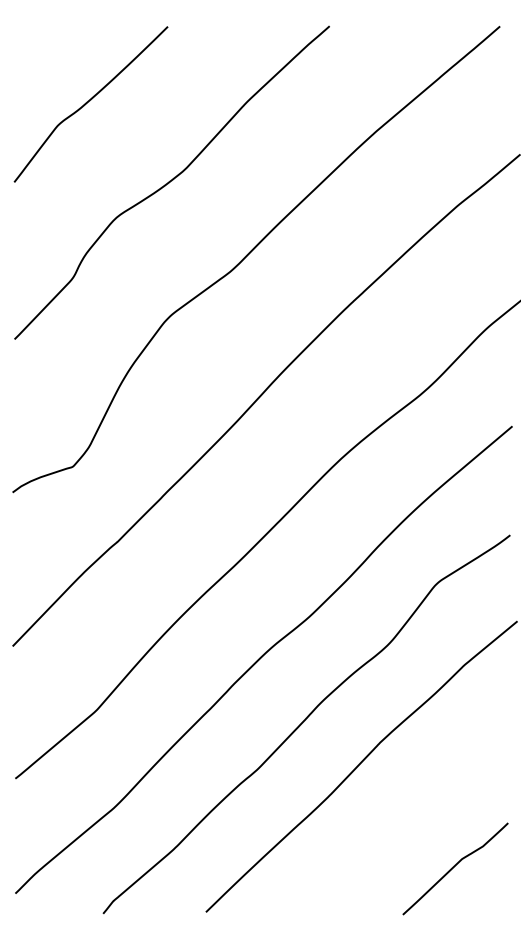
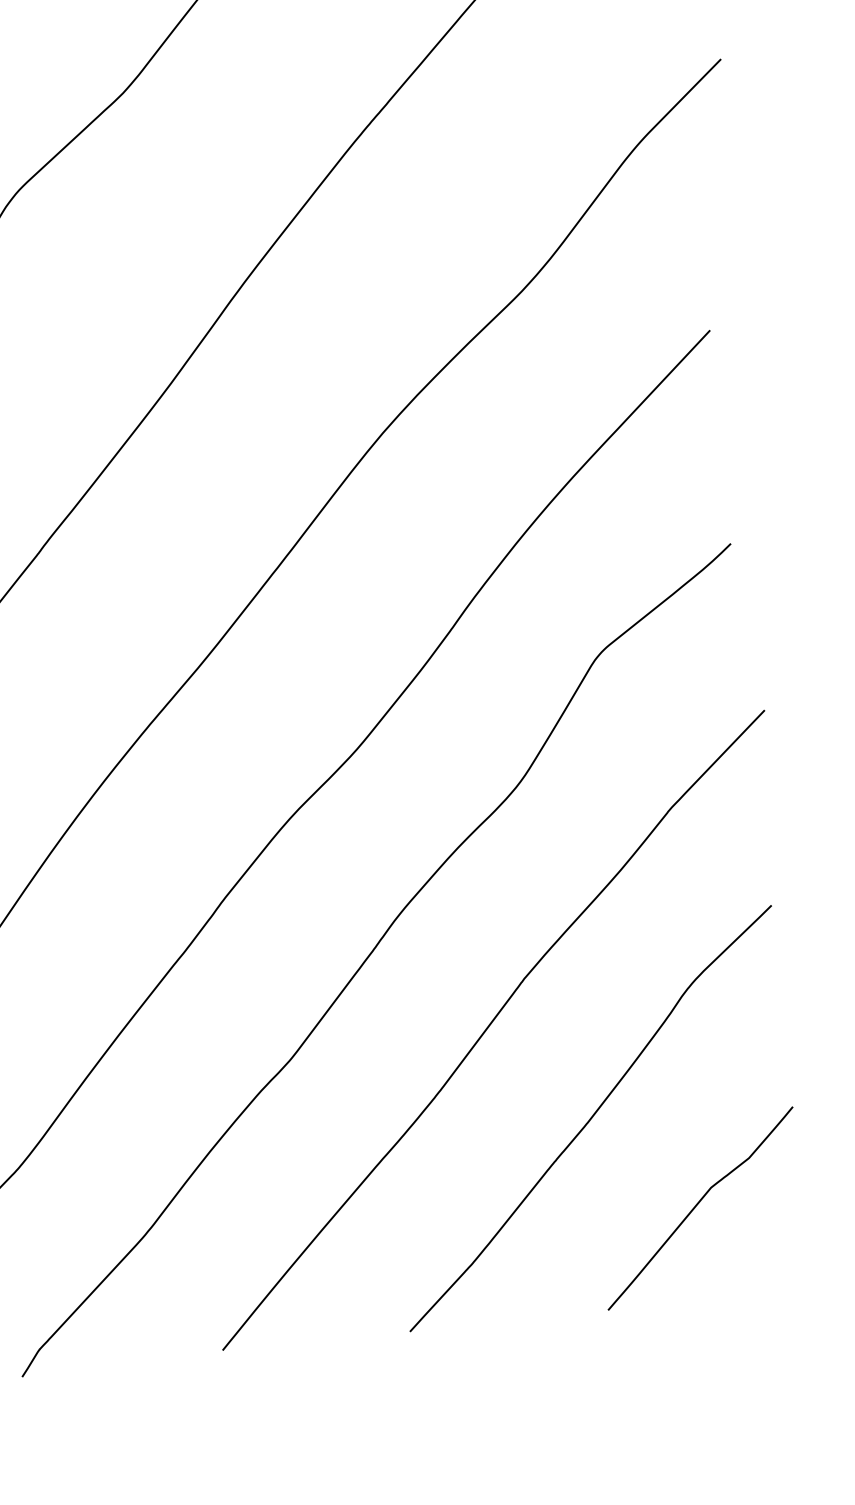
curve: (405, 816) -> (590, 1117), added

